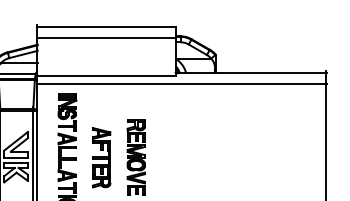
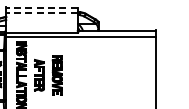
line: (107, 26) -> (42, 7), solid -> dashed
line: (107, 38) -> (42, 13), solid -> dashed

